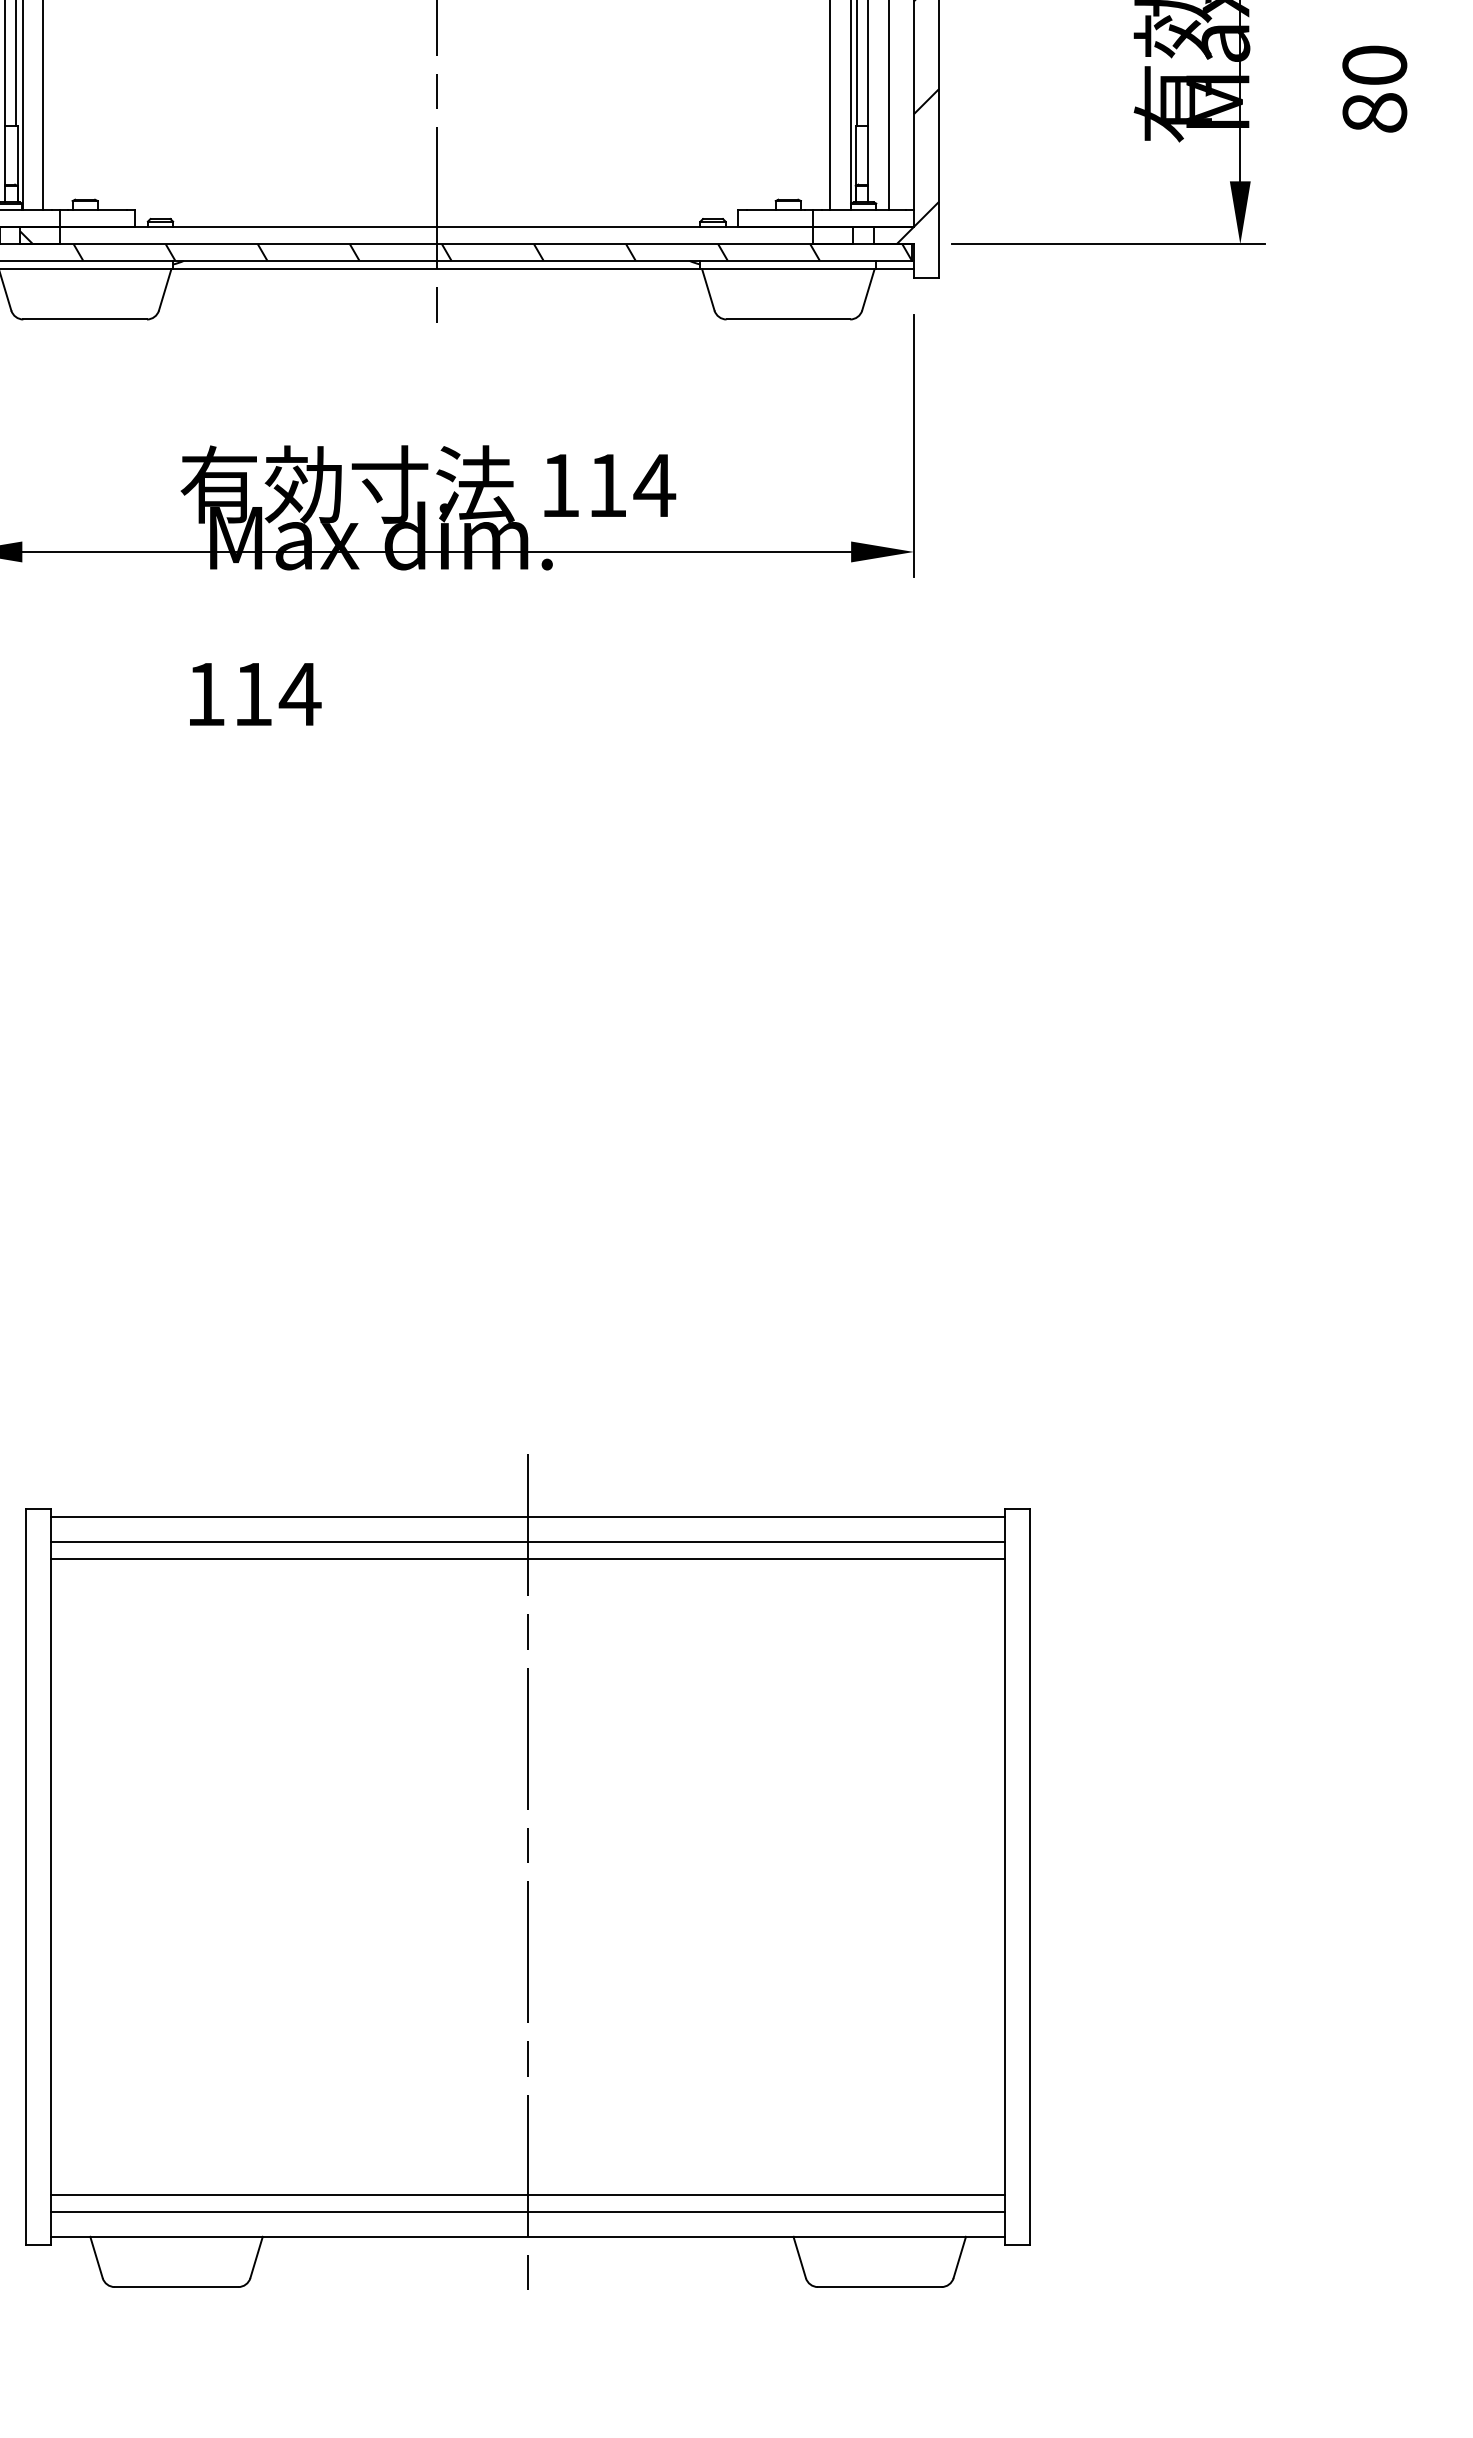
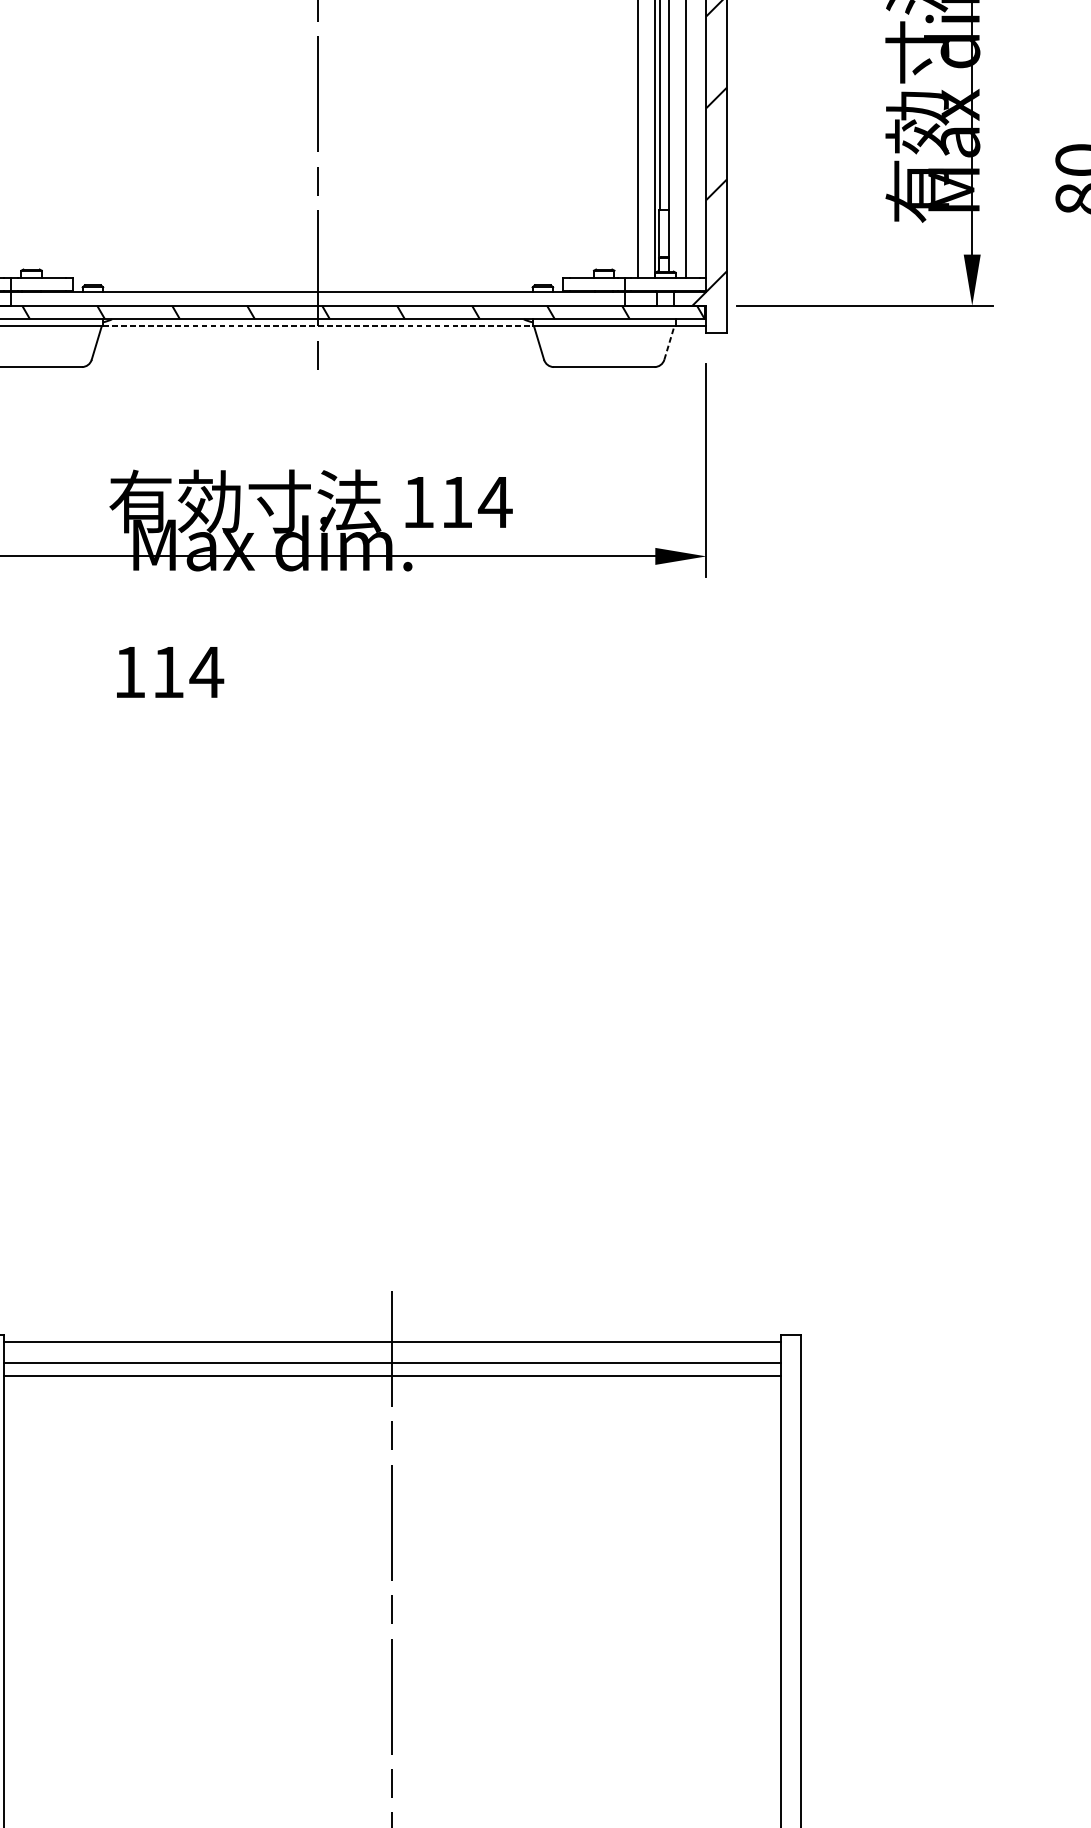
line: (436, 269) -> (317, 326), solid -> dashed
line: (868, 289) -> (669, 342), solid -> dashed

